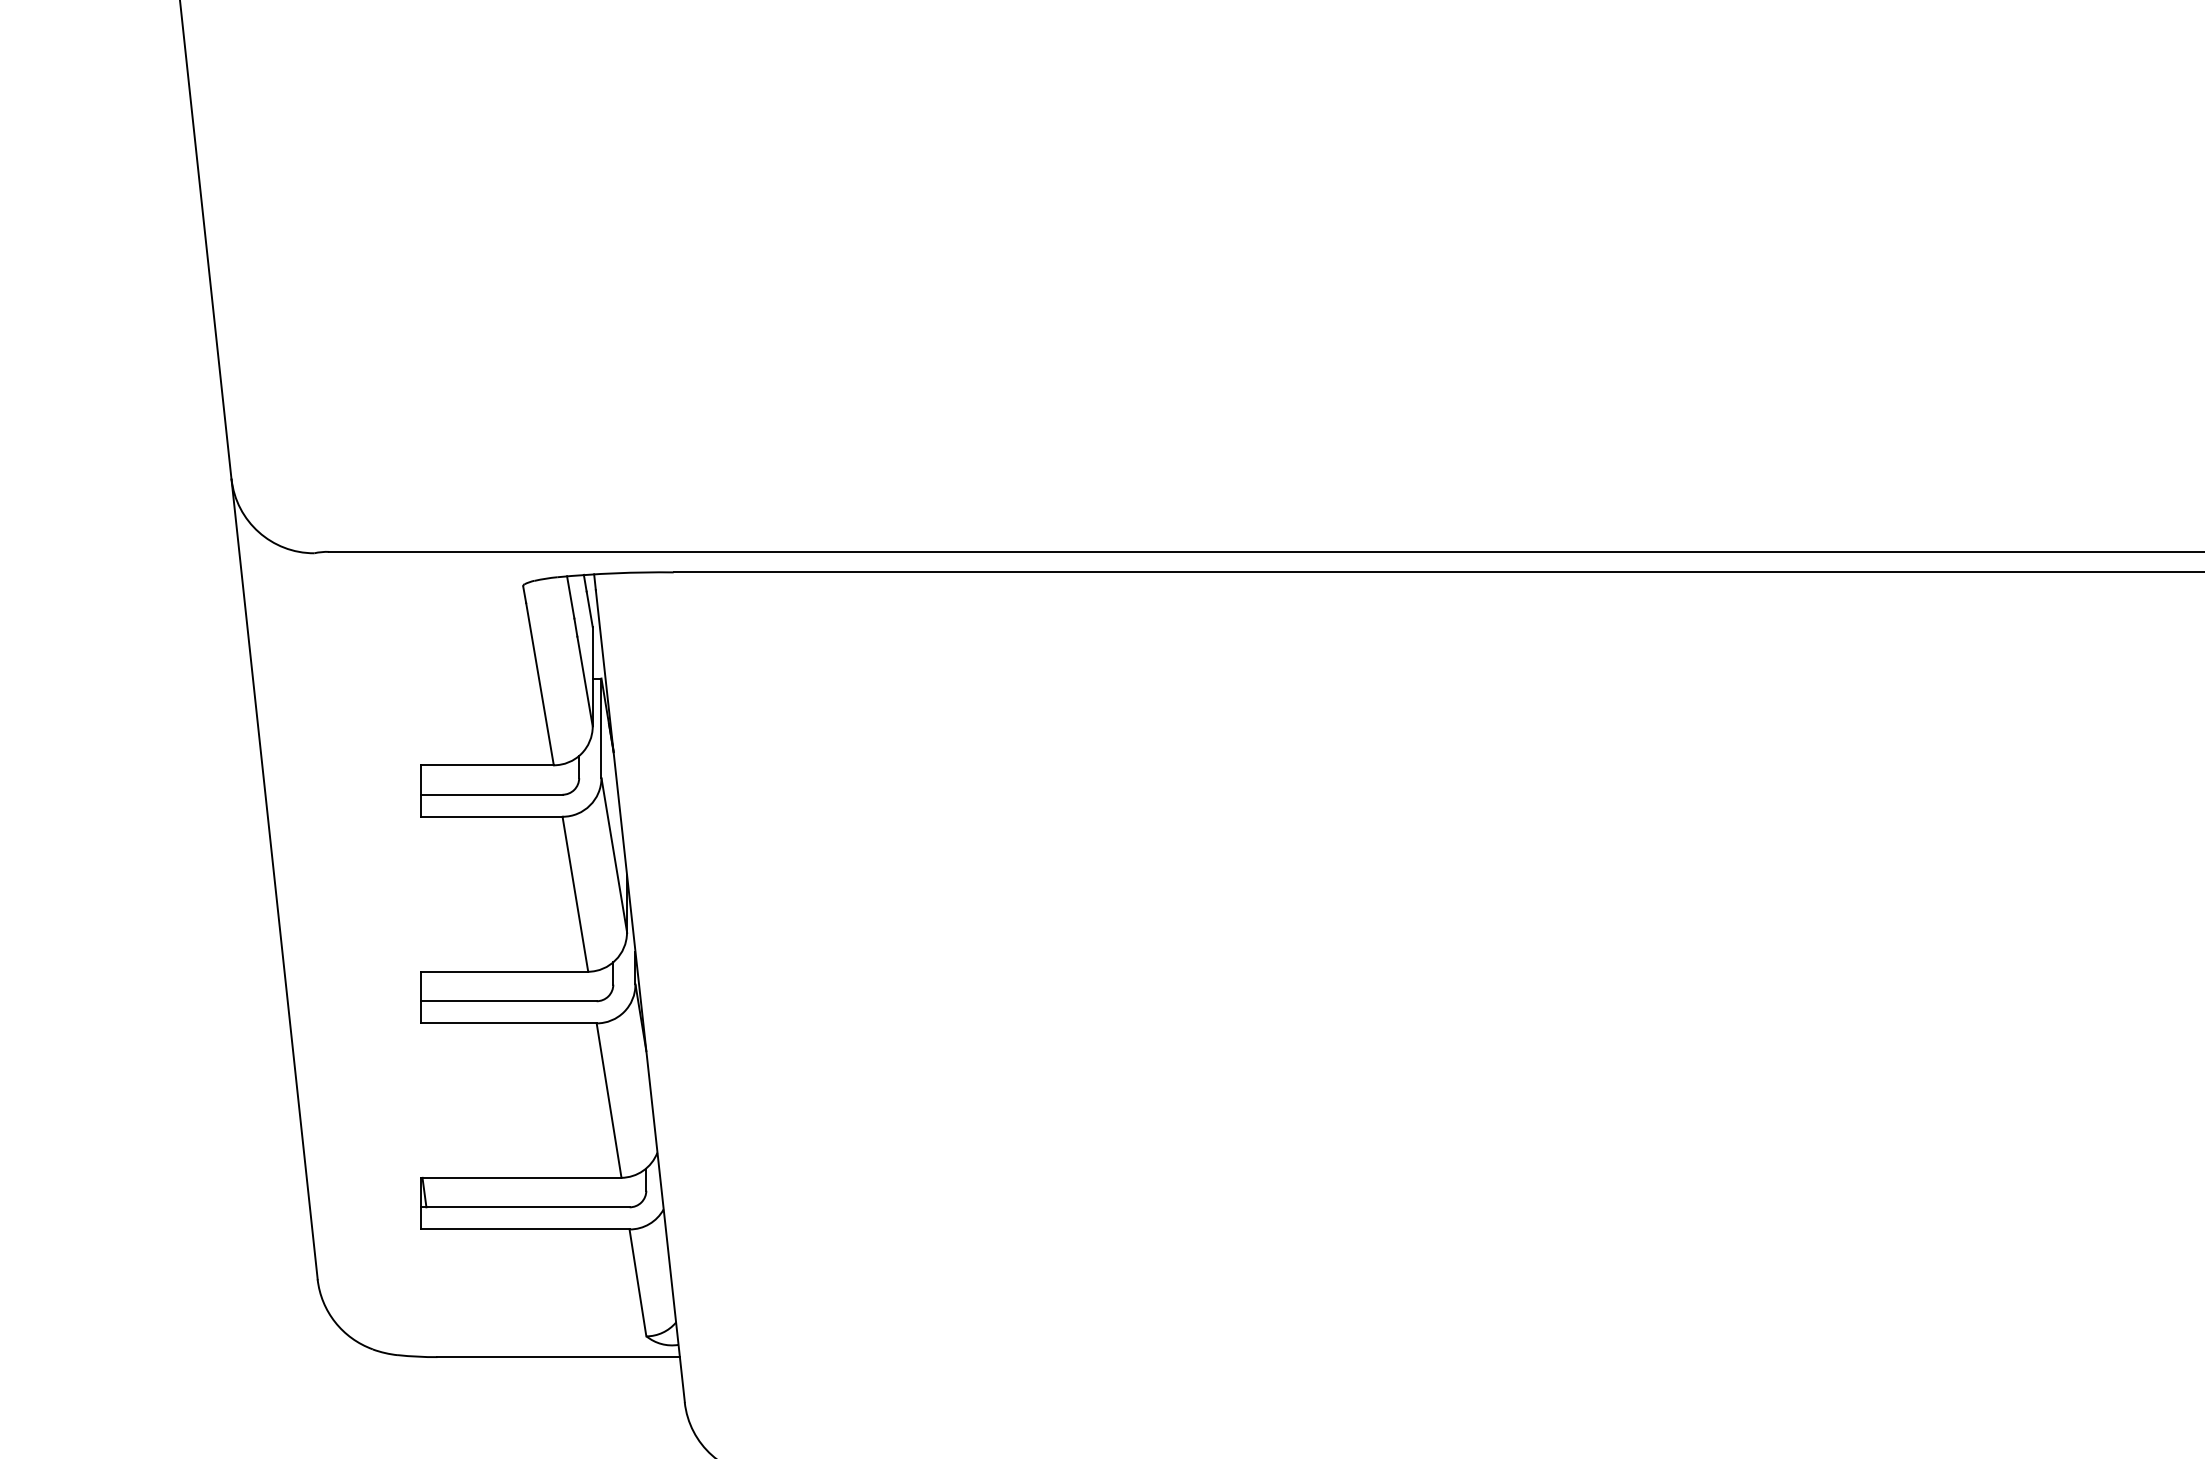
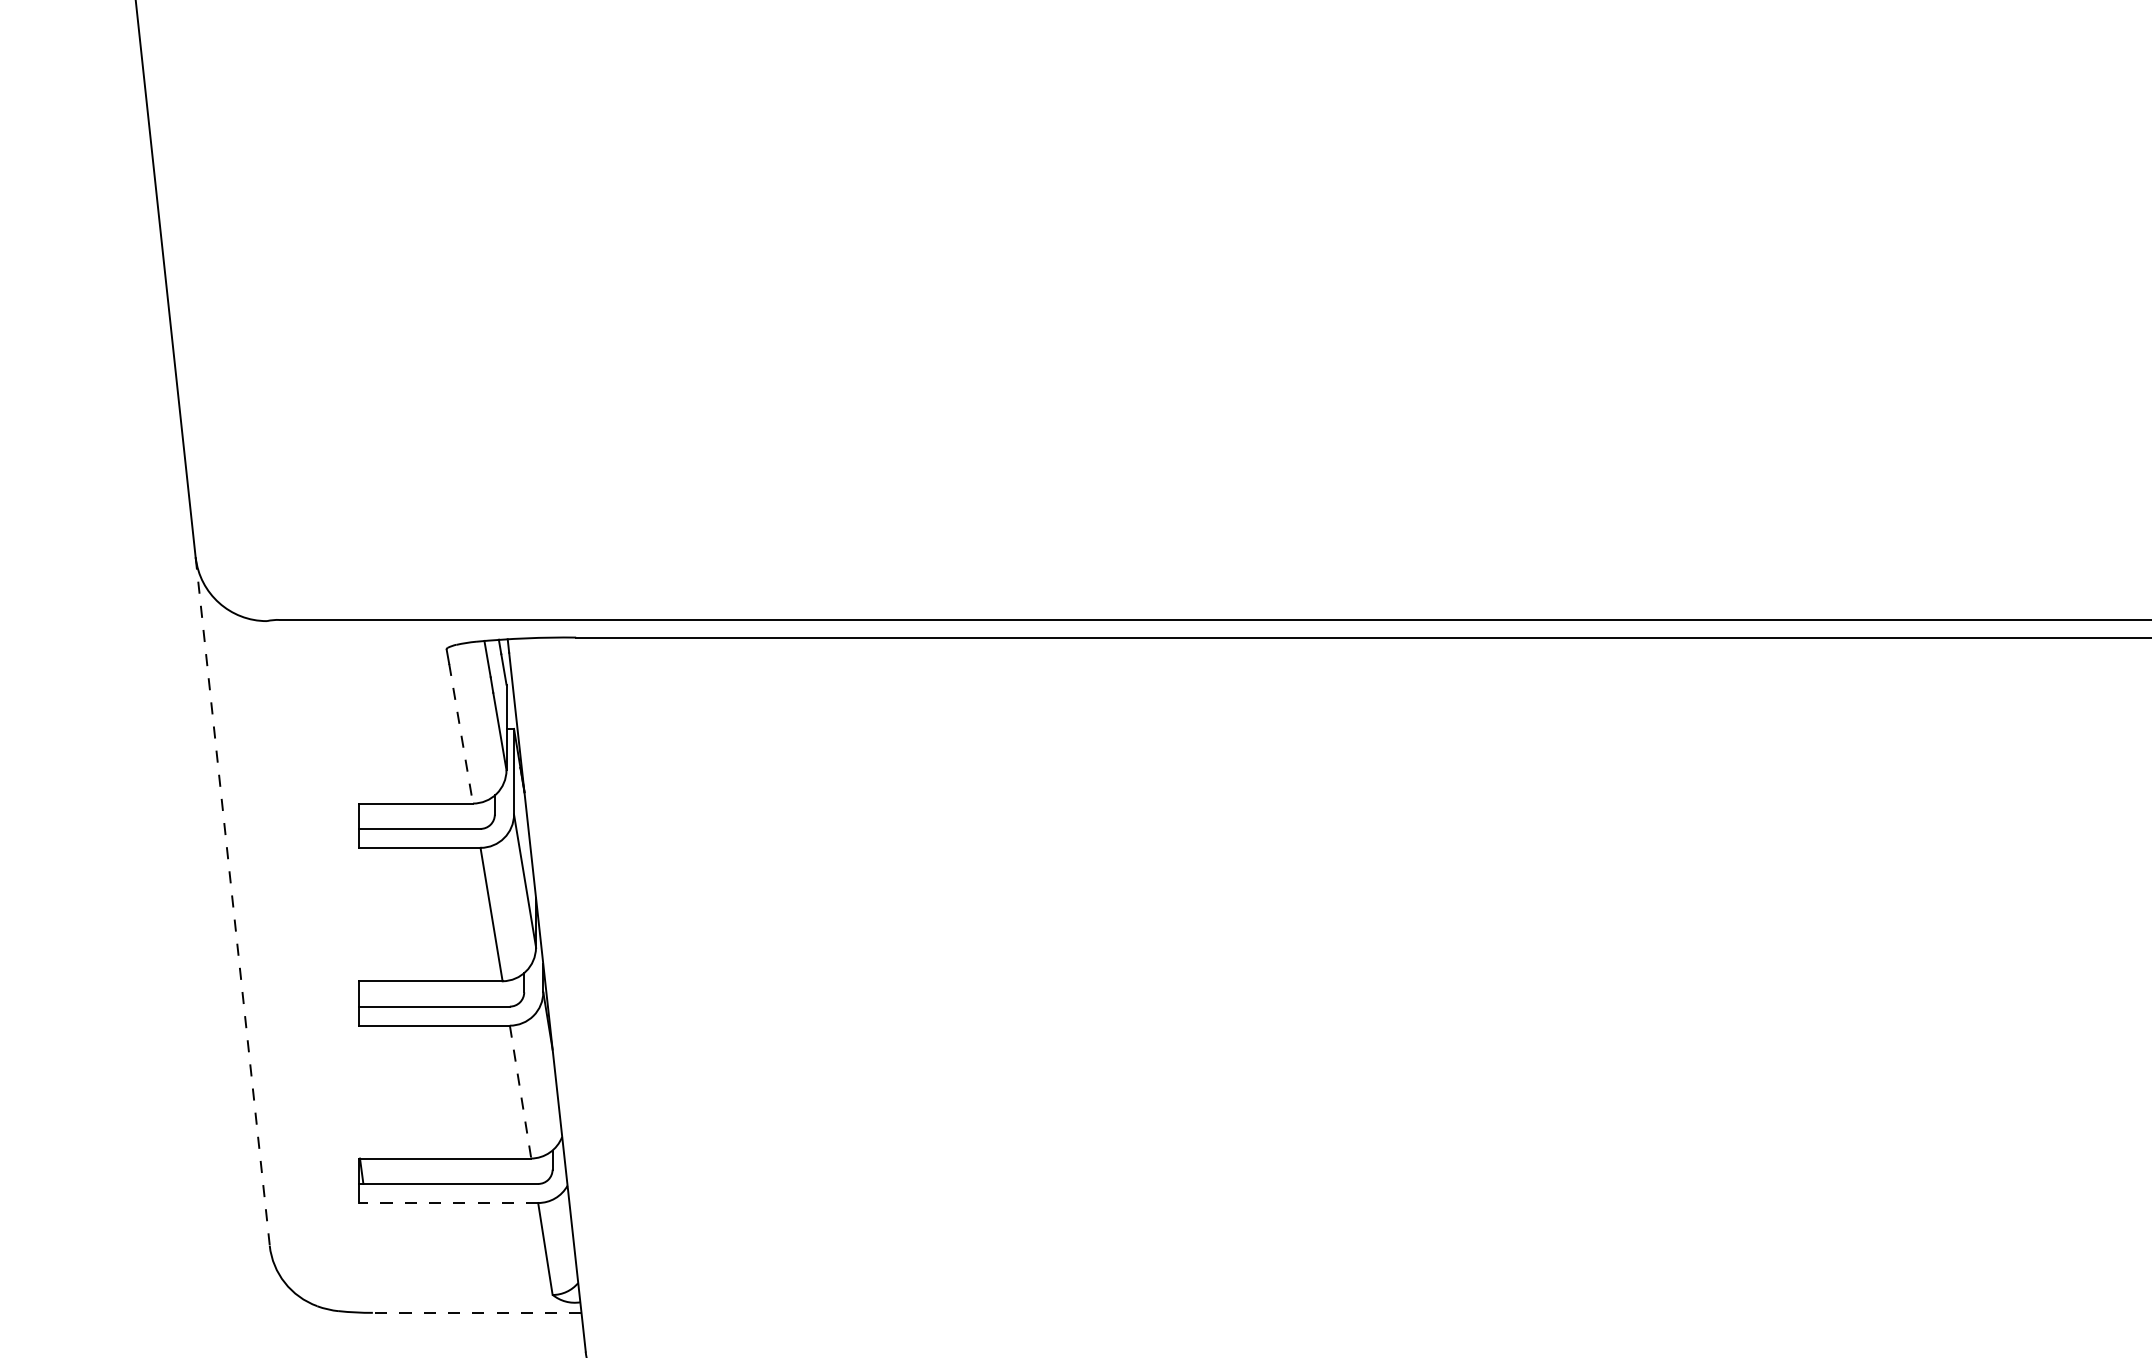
line: (540, 683) -> (461, 733), solid -> dashed
line: (274, 880) -> (232, 902), solid -> dashed
line: (609, 1101) -> (520, 1092), solid -> dashed
line: (525, 1230) -> (448, 1203), solid -> dashed
line: (557, 1356) -> (476, 1312), solid -> dashed

